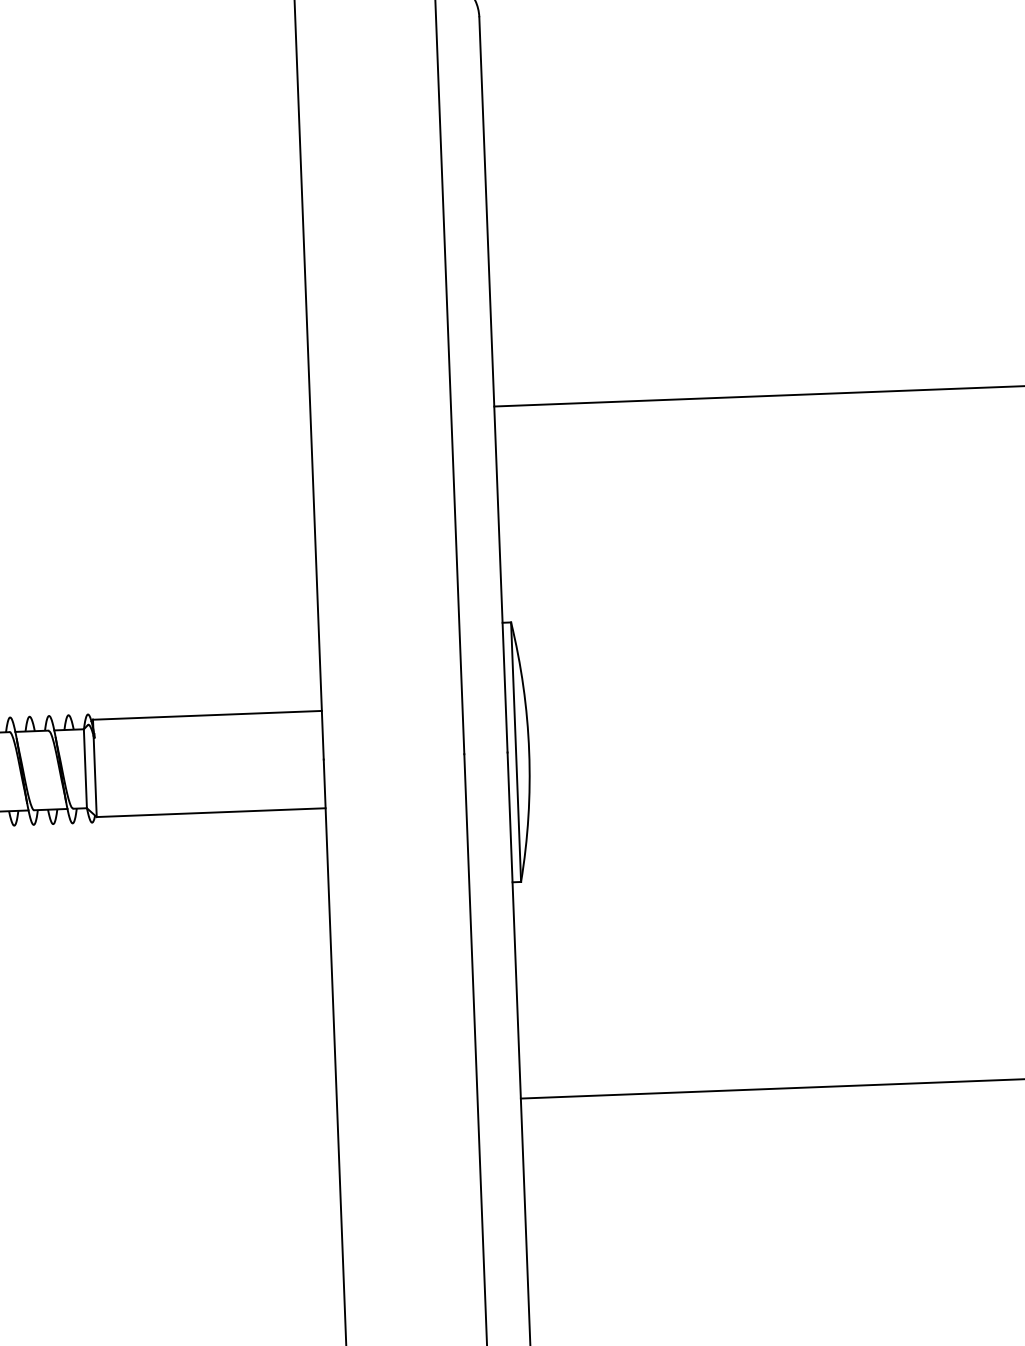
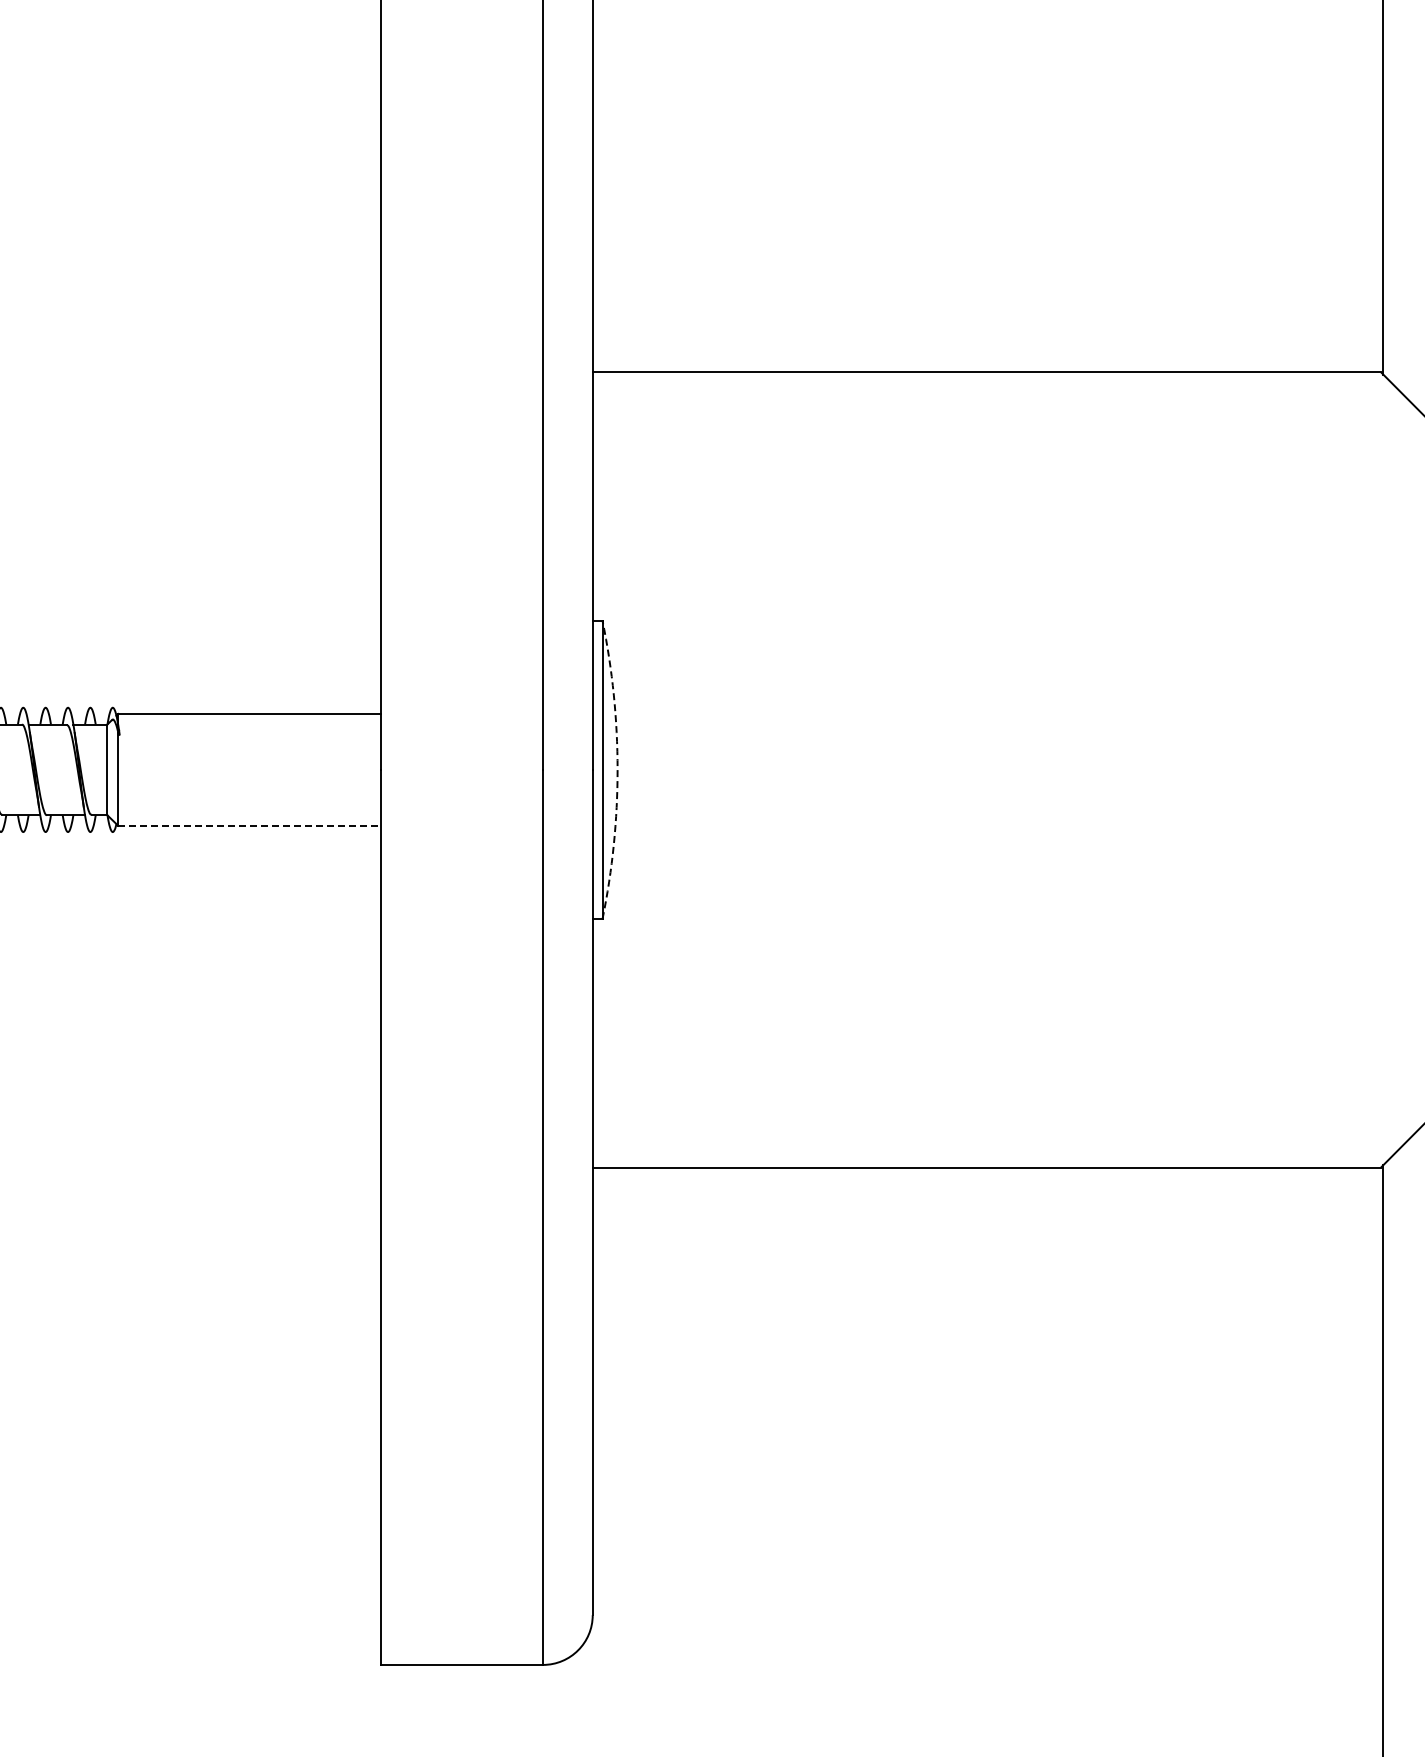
arc: (529, 751) -> (617, 769), solid -> dashed
line: (210, 812) -> (249, 825), solid -> dashed

